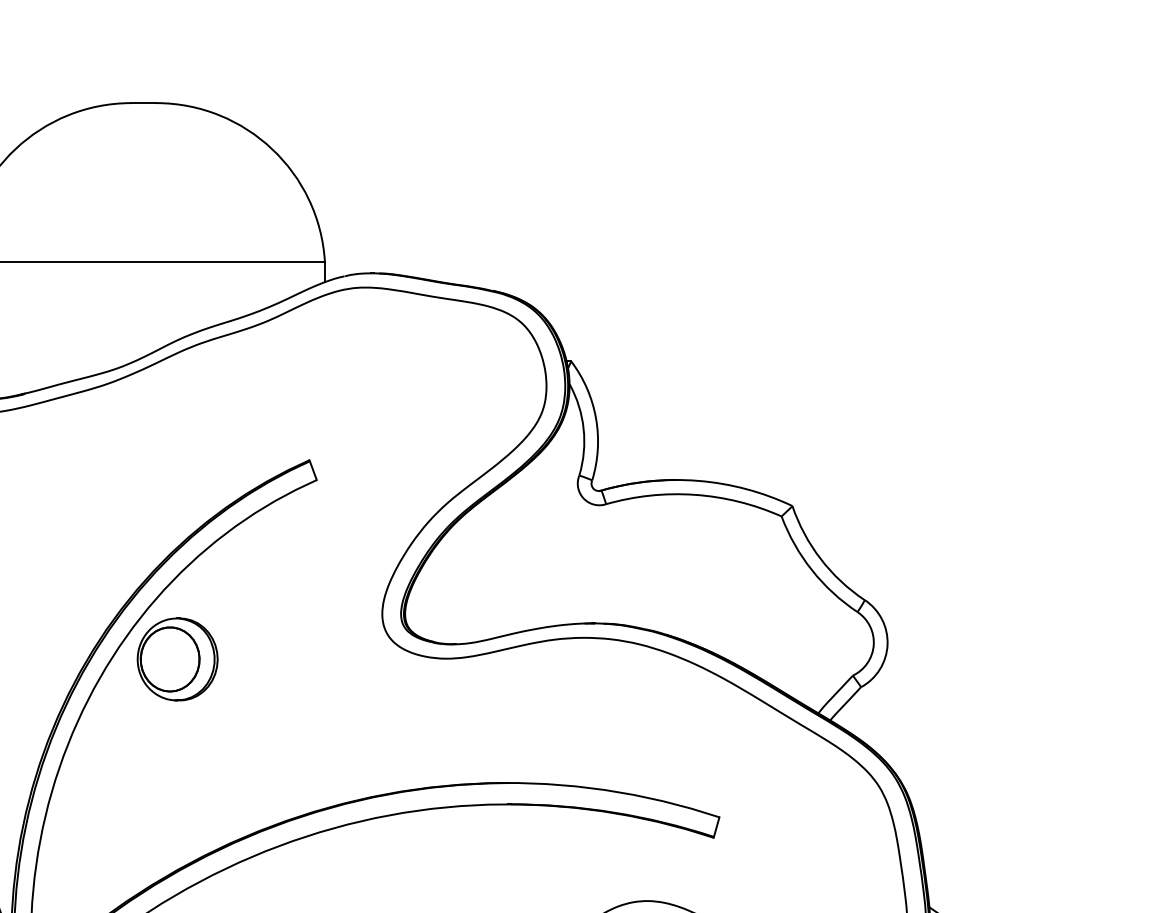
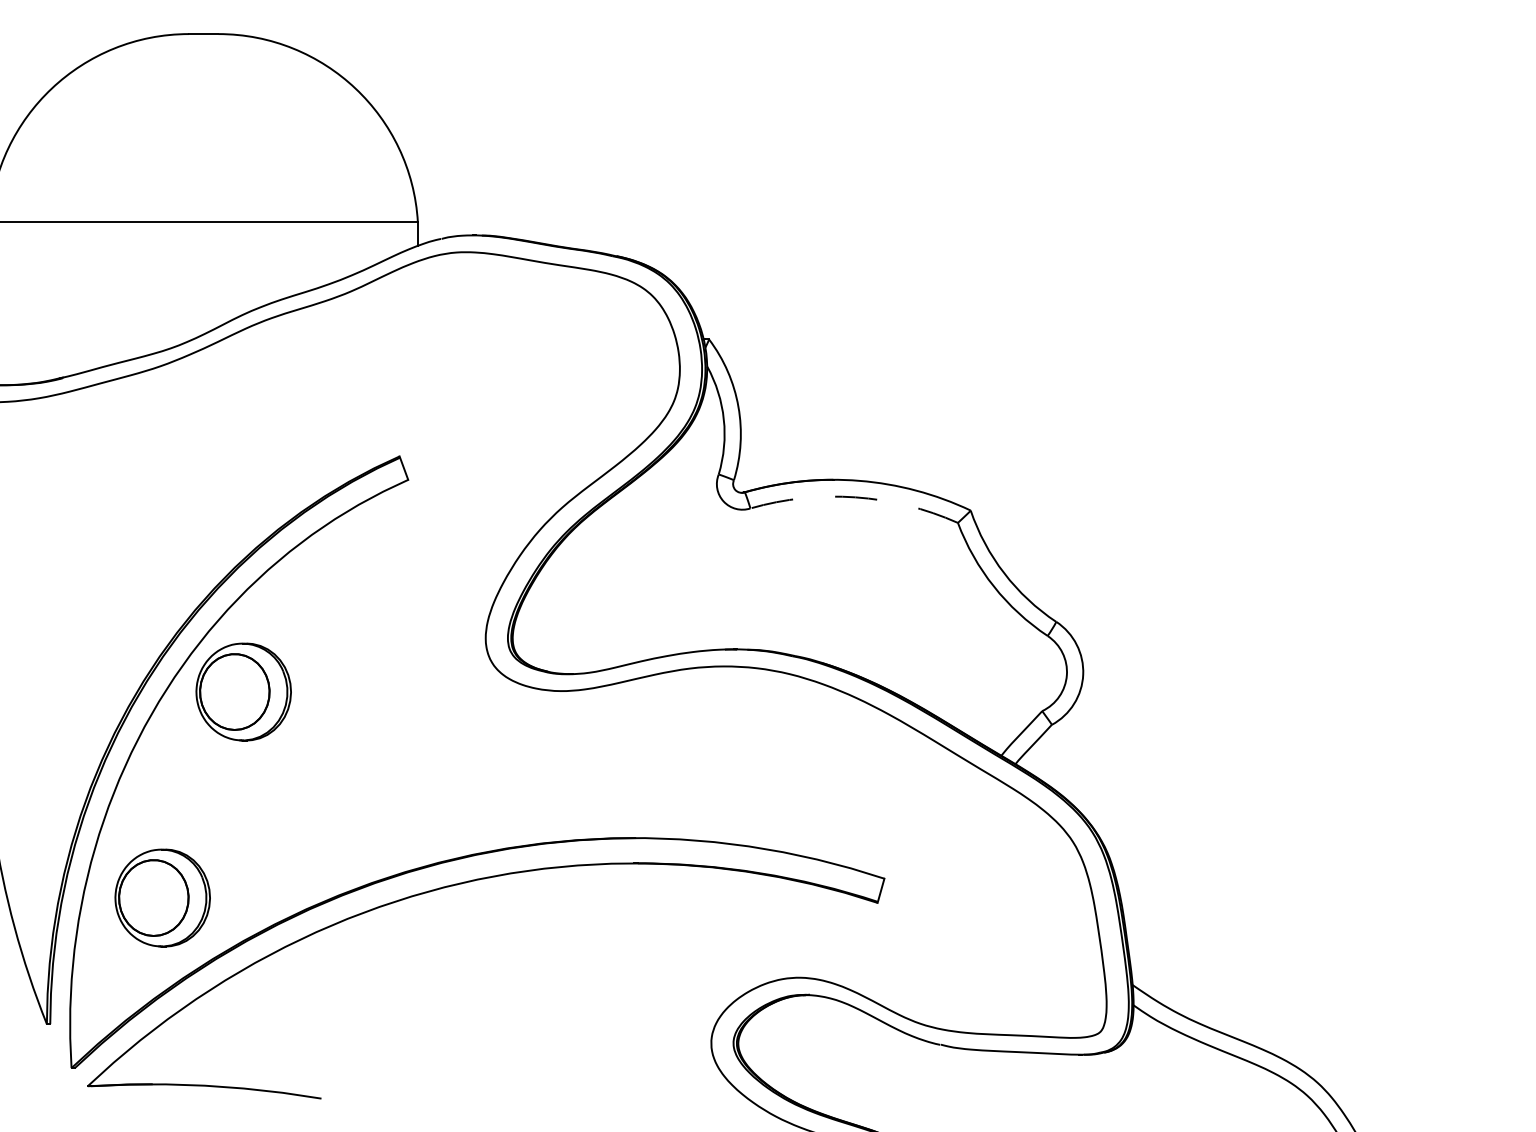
arc: (694, 494) -> (855, 497), solid -> dashed
part: (108, 833) -> (162, 897), added

